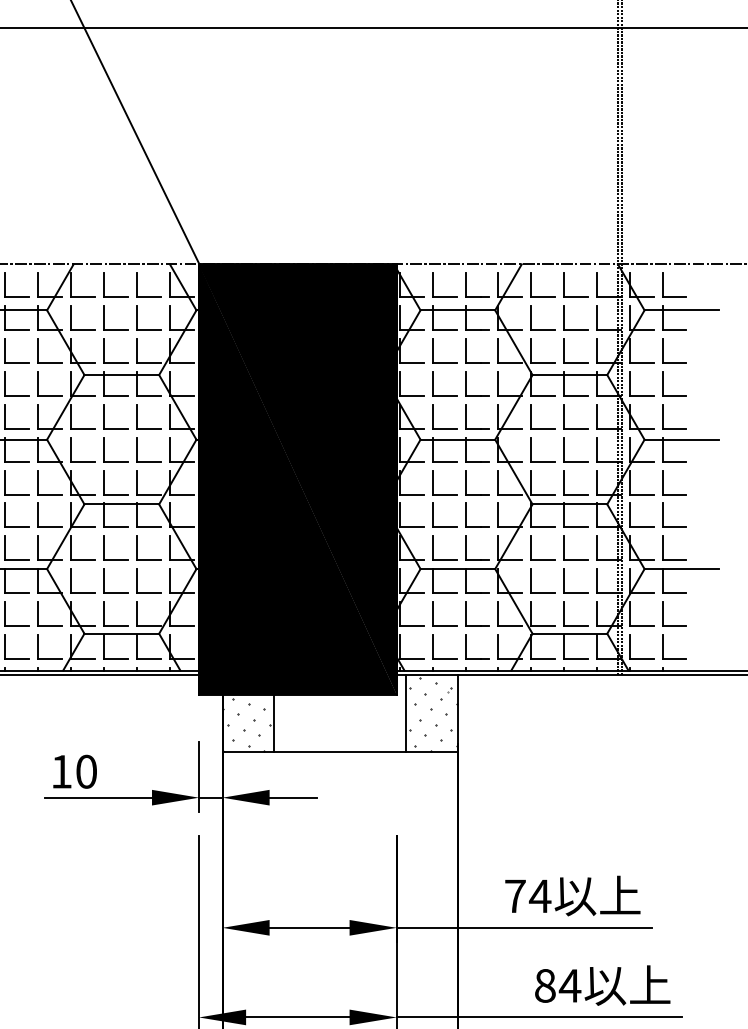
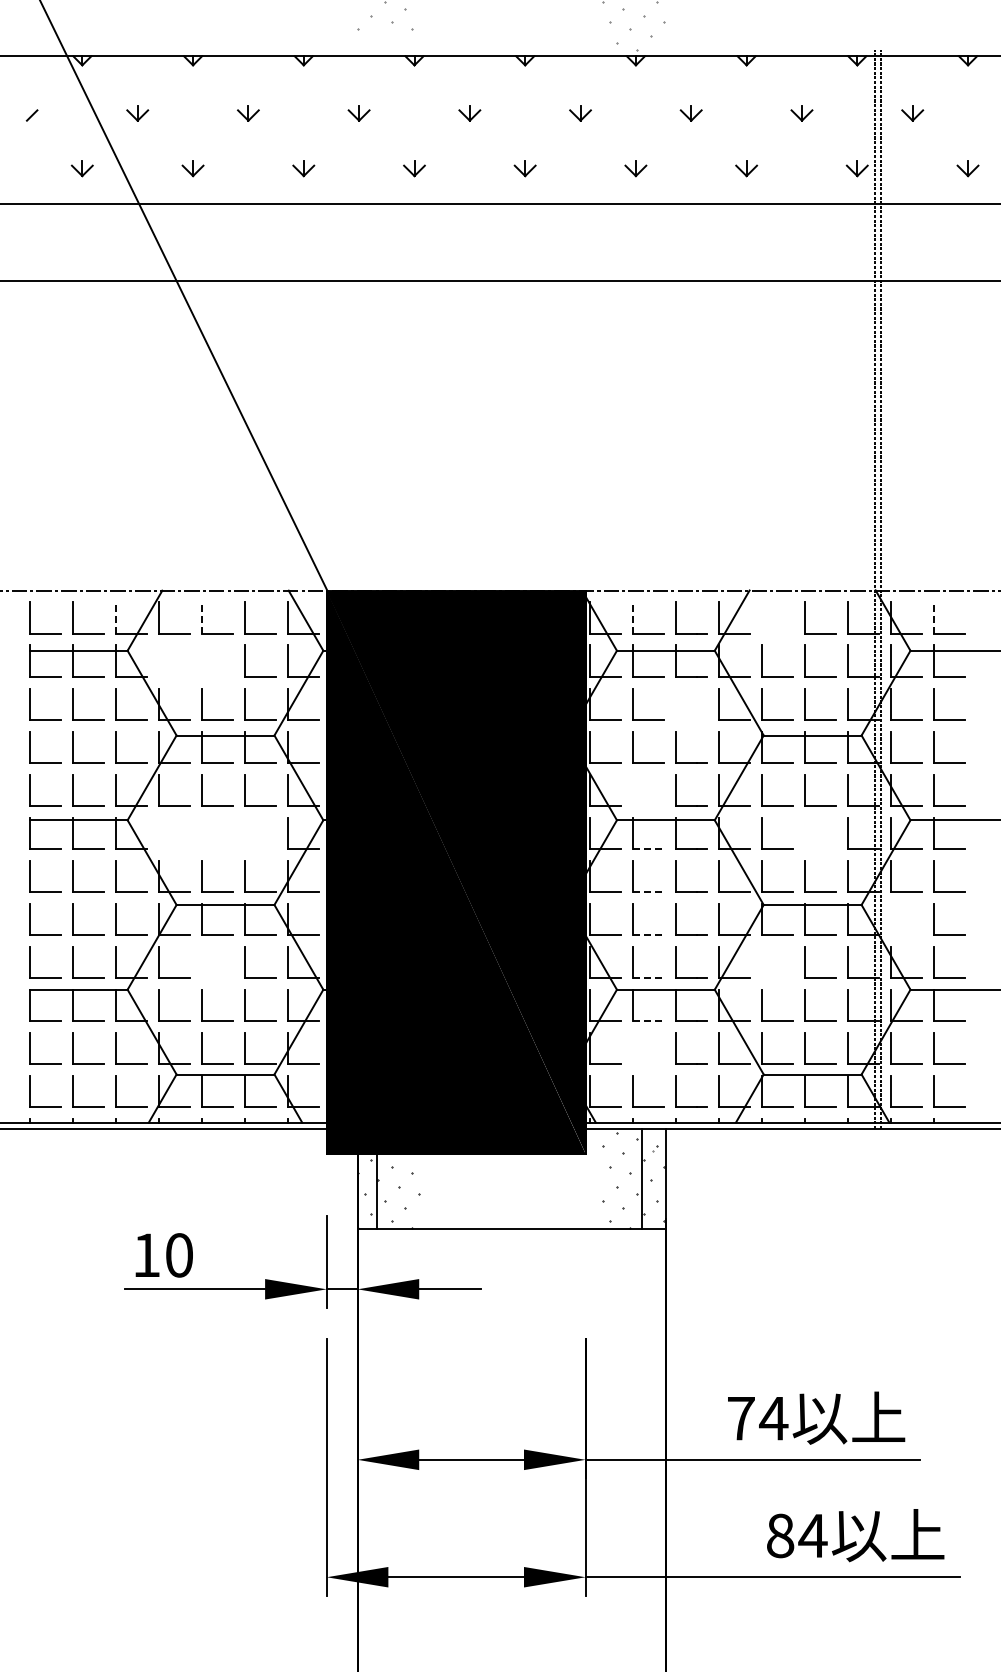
part: (531, 284) -> (762, 617), removed
line: (37, 285) -> (115, 618), solid -> dashed
line: (104, 285) -> (202, 618), solid -> dashed
line: (433, 285) -> (633, 618), solid -> dashed
line: (662, 285) -> (933, 618), solid -> dashed
part: (71, 317) -> (159, 660), removed
part: (104, 317) -> (202, 660), removed
part: (465, 351) -> (676, 704), removed
part: (433, 417) -> (633, 790), removed
part: (71, 449) -> (159, 833), removed
part: (104, 449) -> (202, 833), removed
part: (137, 449) -> (245, 833), removed
part: (564, 449) -> (805, 833), removed
line: (444, 462) -> (648, 849), solid -> dashed
line: (444, 494) -> (648, 892), solid -> dashed
part: (630, 515) -> (891, 919), removed
line: (444, 527) -> (648, 935), solid -> dashed
part: (104, 548) -> (202, 962), removed
part: (531, 548) -> (762, 962), removed
line: (444, 560) -> (648, 978), solid -> dashed
line: (444, 593) -> (648, 1021), solid -> dashed
part: (433, 613) -> (633, 1048), removed
line: (405, 713) -> (641, 1178), moved
line: (274, 723) -> (377, 1191), moved

